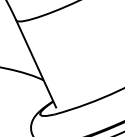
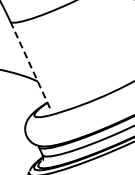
line: (36, 64) -> (30, 65), solid -> dashed

